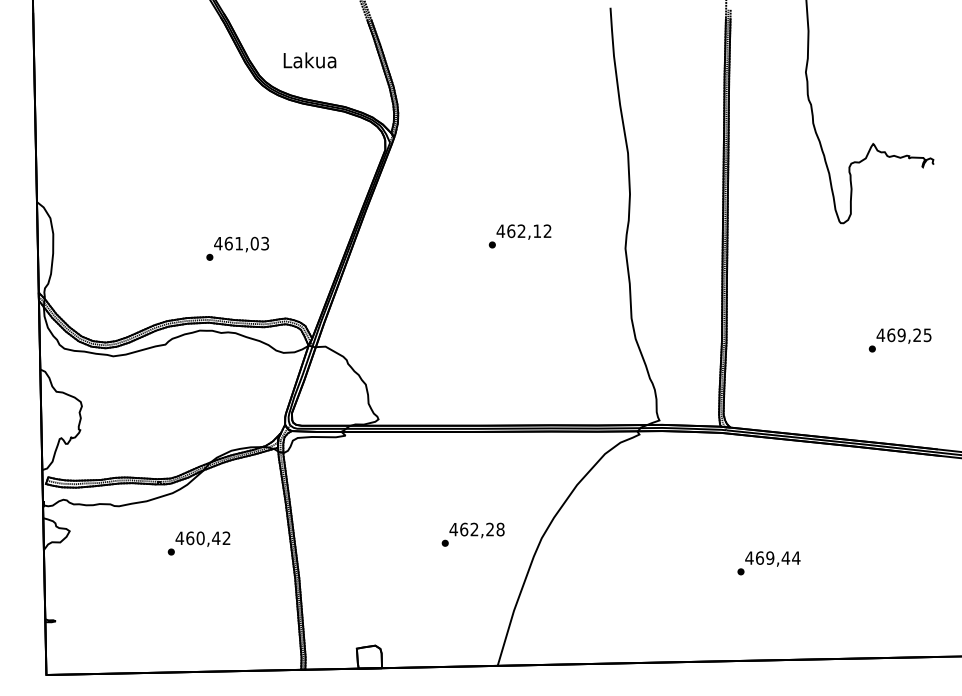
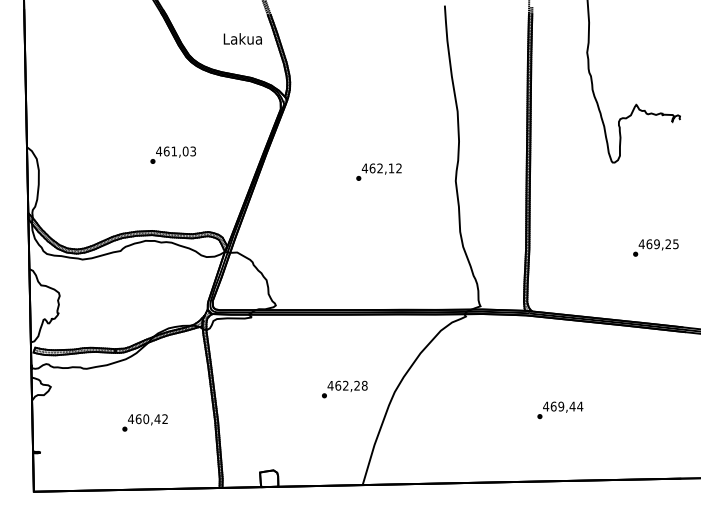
text: (309, 59) -> (242, 38), moved
text: (236, 247) -> (172, 154), moved
text: (198, 542) -> (144, 422), moved

